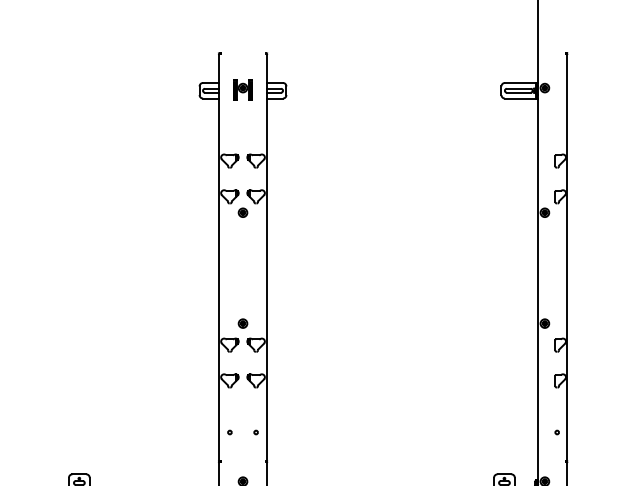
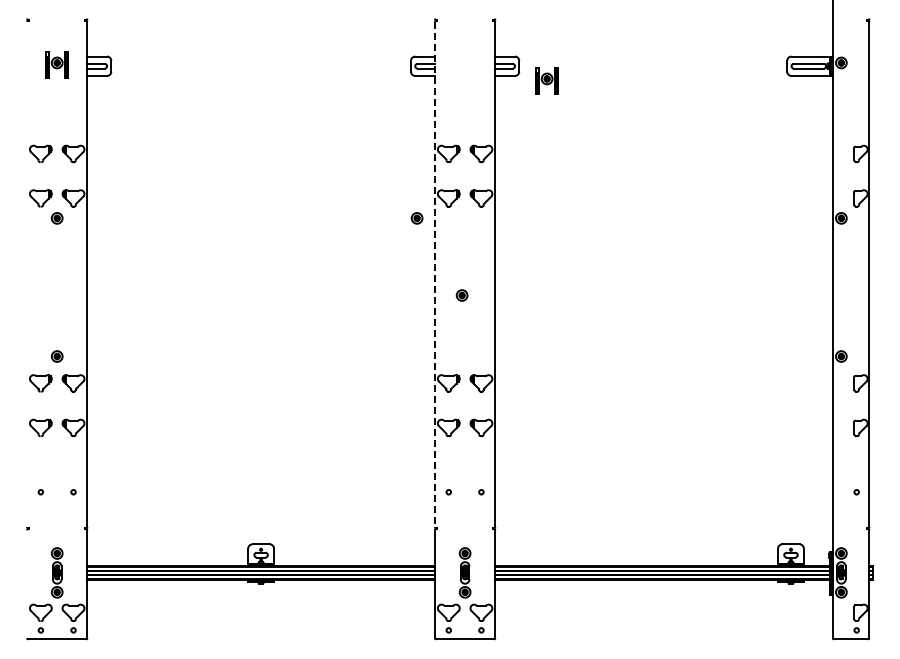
part: (242, 89) -> (546, 80), moved
part: (242, 212) -> (416, 218), moved
line: (218, 257) -> (434, 274), solid -> dashed
part: (242, 323) -> (461, 295), moved

